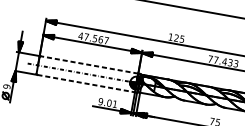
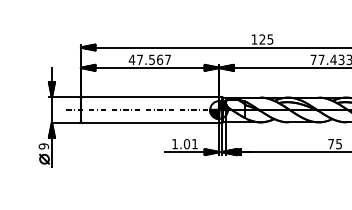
line: (89, 64) -> (150, 96), dashed -> solid
line: (86, 84) -> (151, 123), dashed -> solid
text: (101, 102) -> (175, 144), 9.01 -> 1.01

